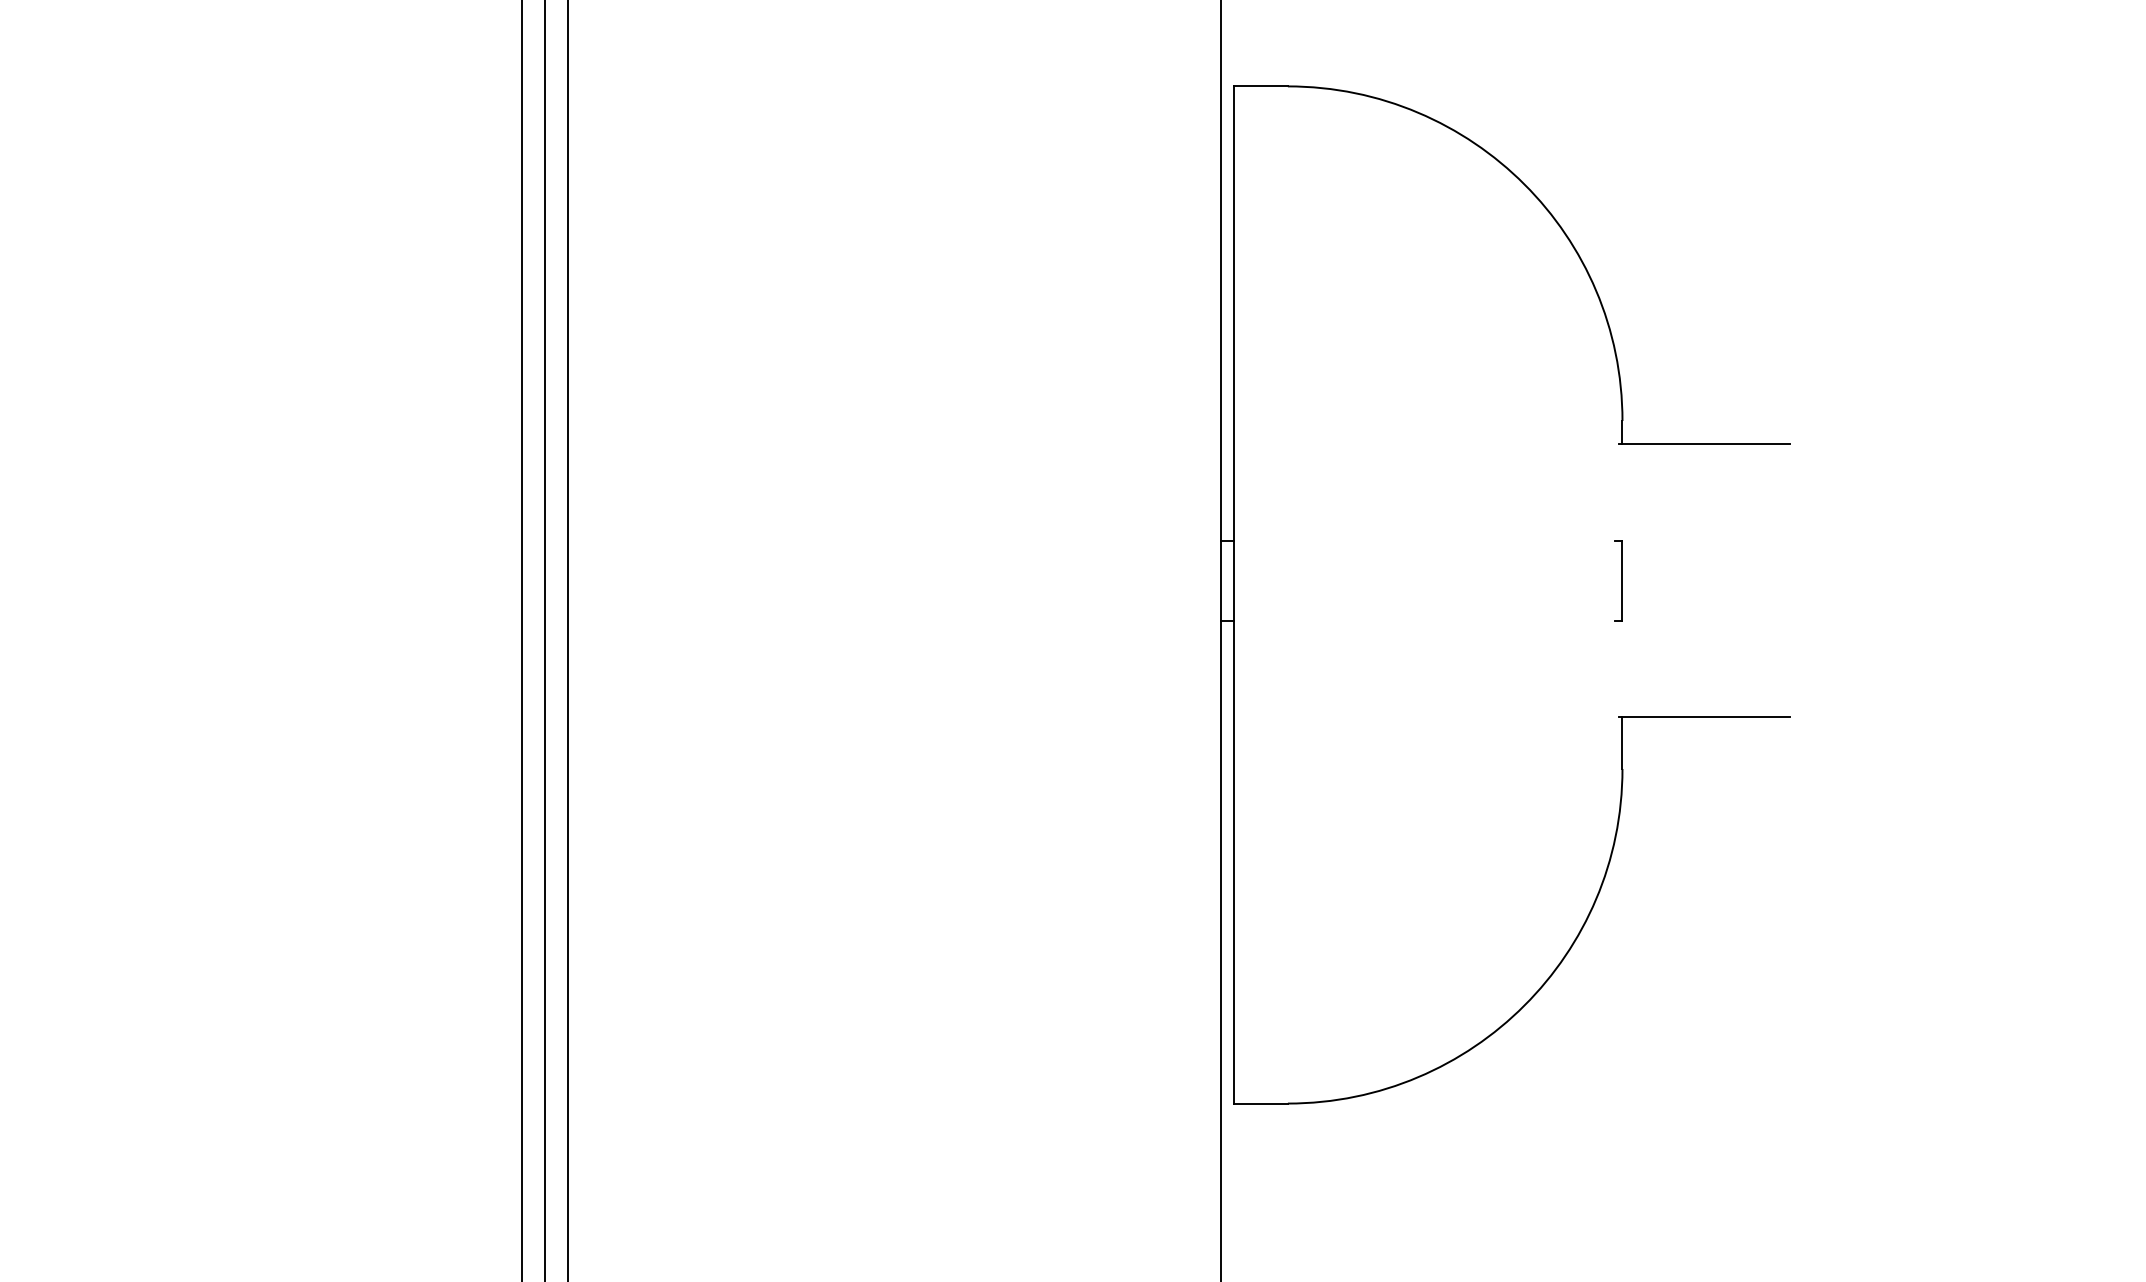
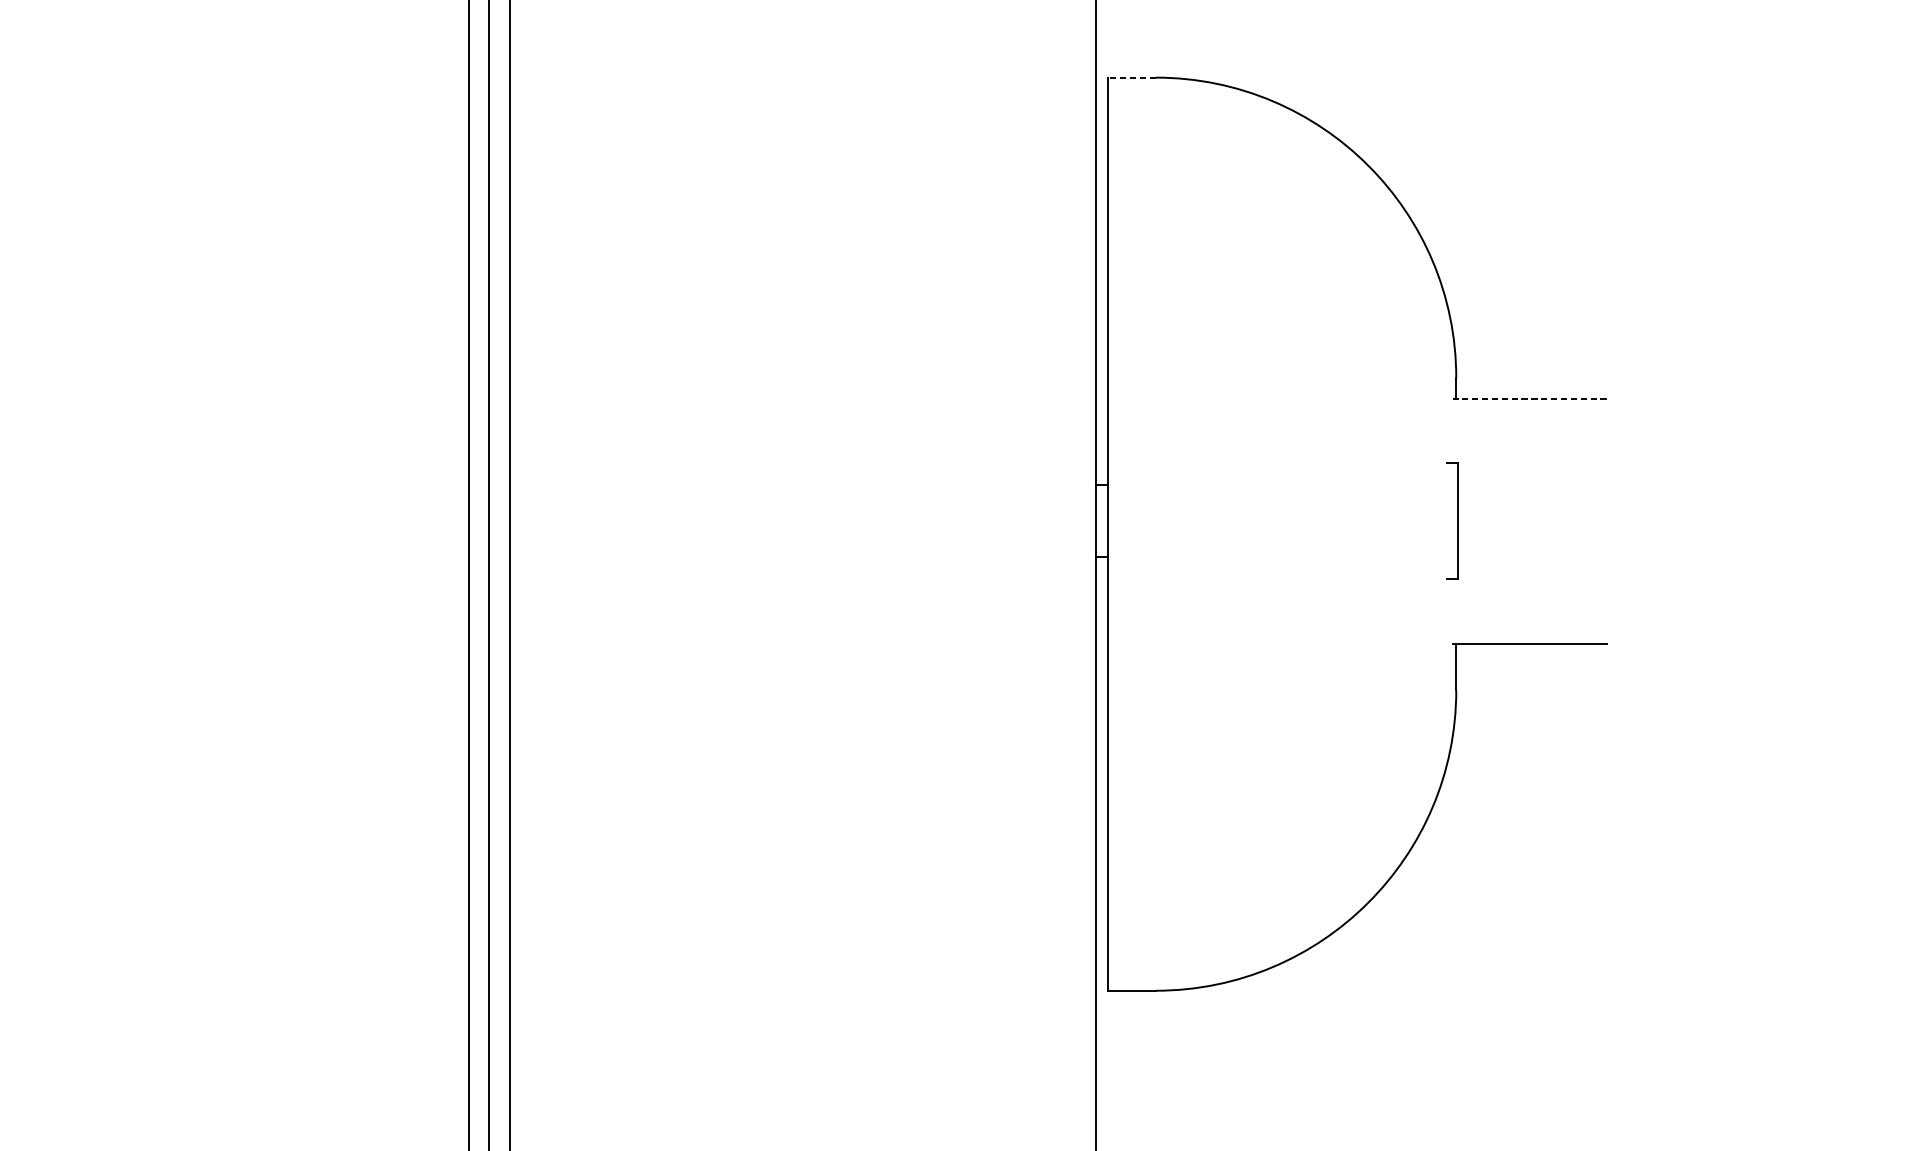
line: (1261, 86) -> (1132, 77), solid -> dashed
line: (1704, 444) -> (1529, 399), solid -> dashed
part: (1618, 580) -> (1452, 521), size x1.6

